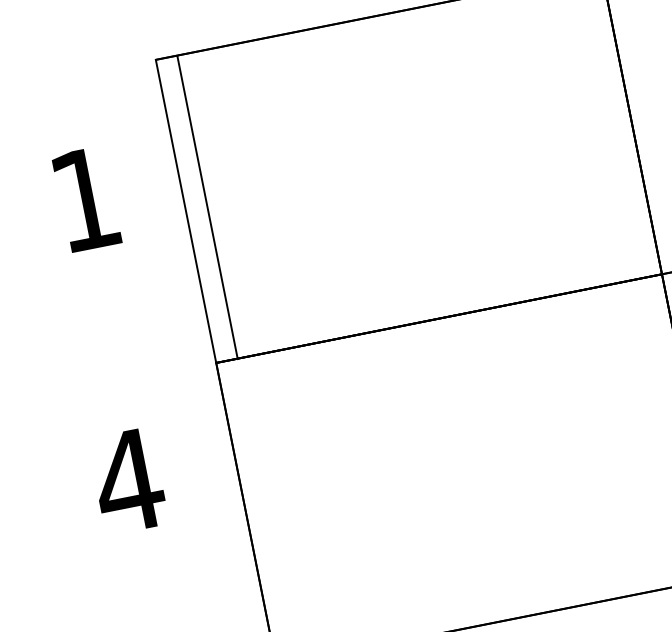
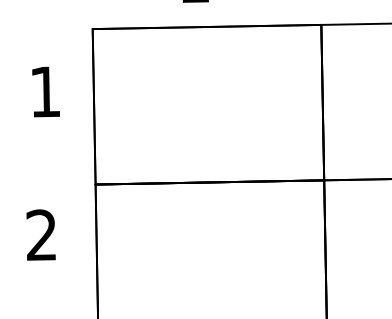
line: (206, 207) -> (93, 106), moved
text: (127, 479) -> (41, 234), 4 -> 2

